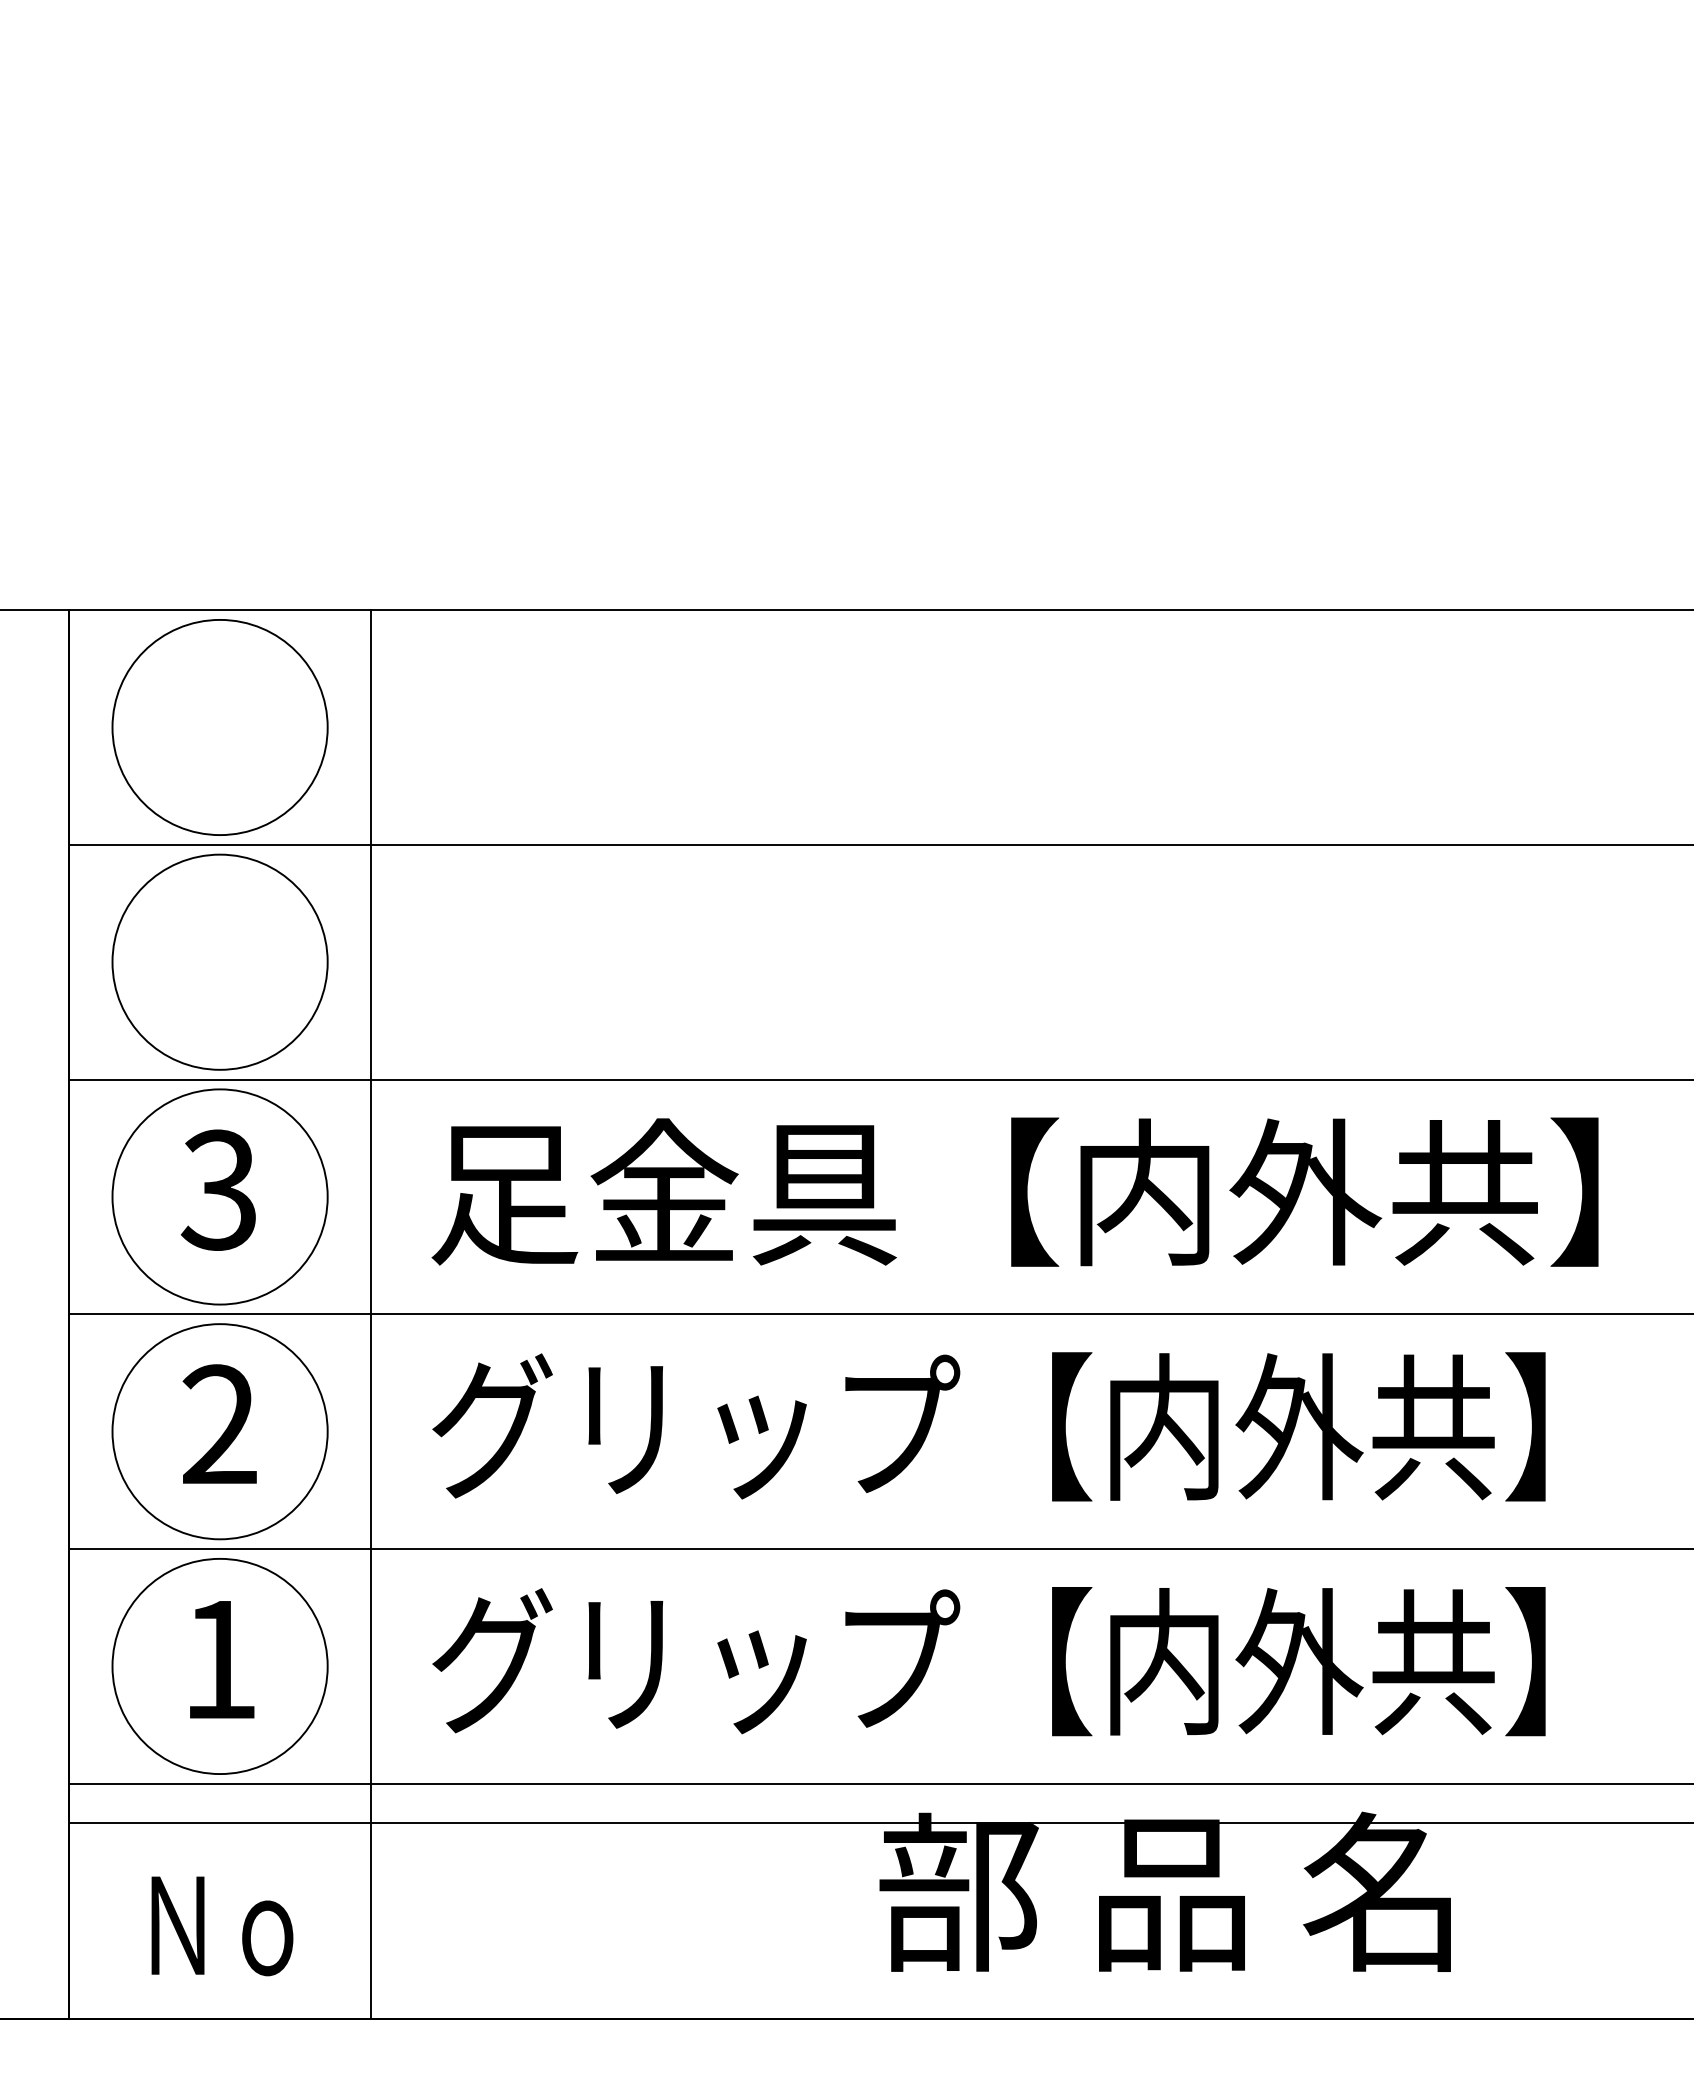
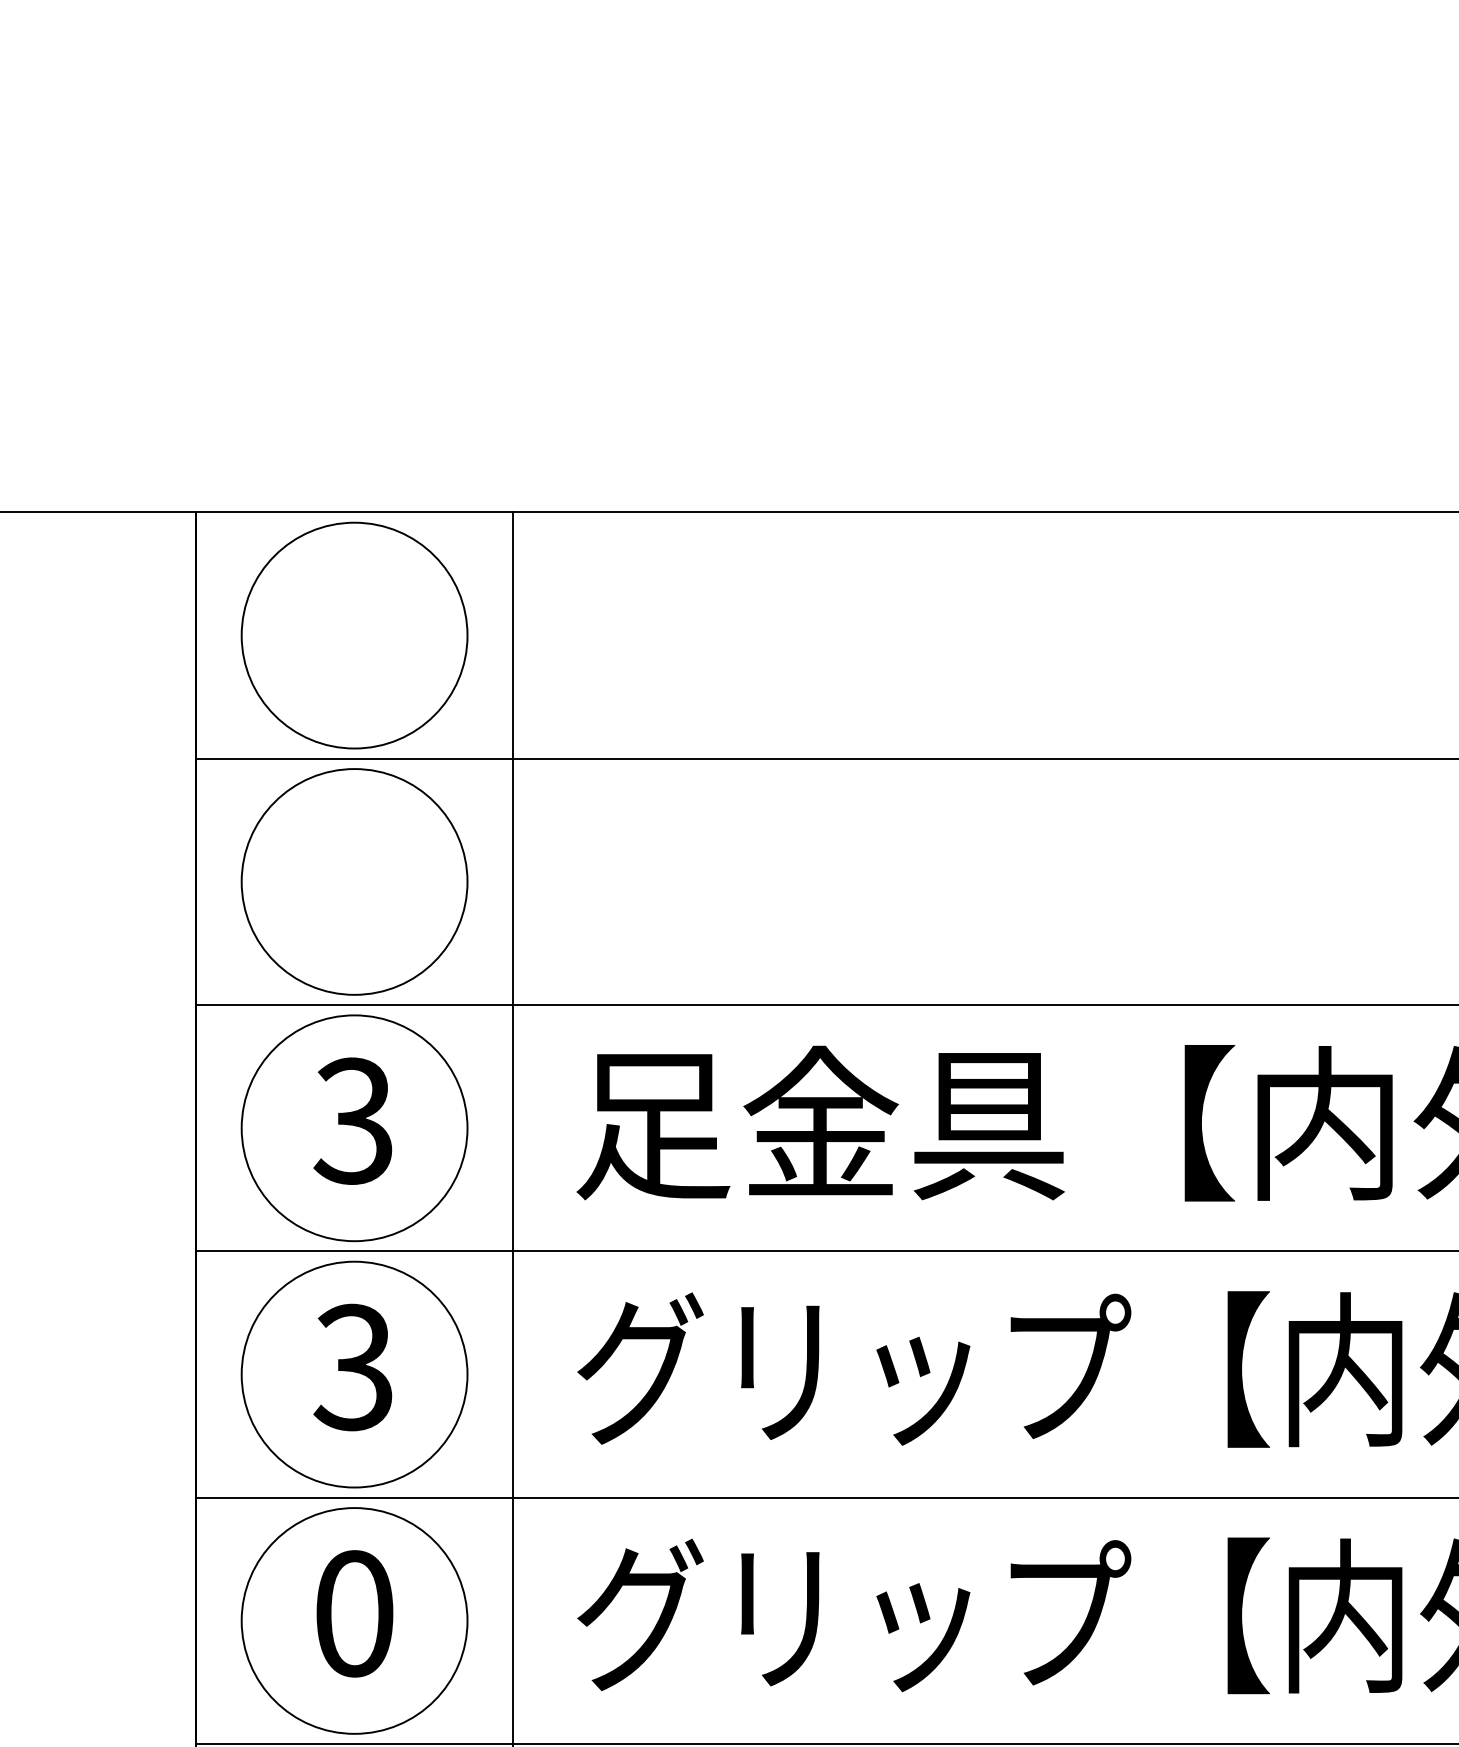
text: (218, 1424) -> (352, 1367), 2 -> 3
text: (220, 1659) -> (355, 1613), 1 -> 0

